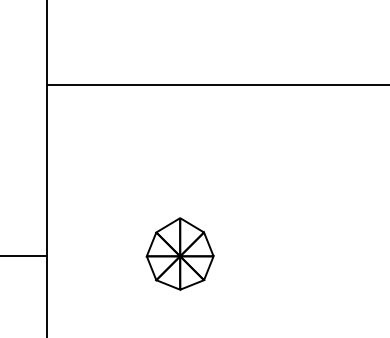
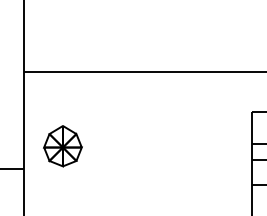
part: (179, 254) -> (62, 146), moved

